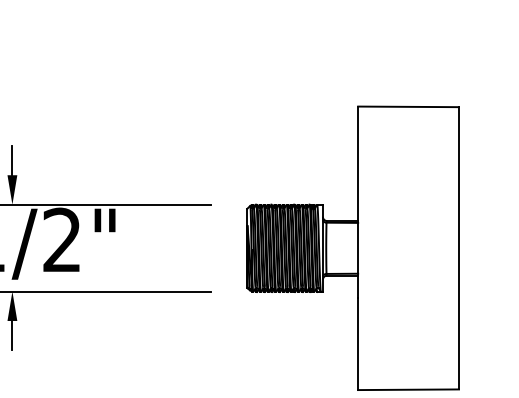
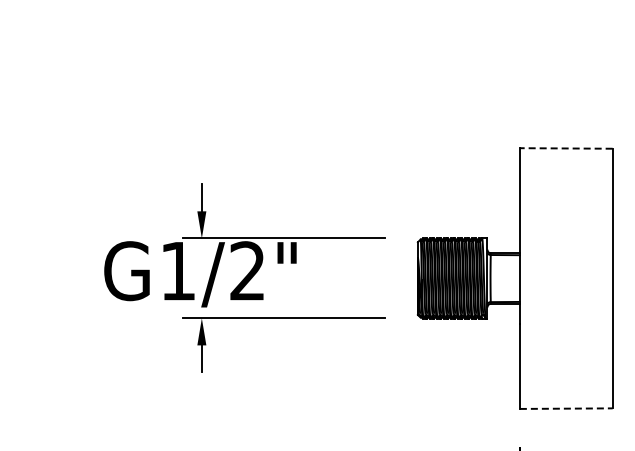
line: (407, 106) -> (565, 148), solid -> dashed
line: (408, 389) -> (566, 408), solid -> dashed

